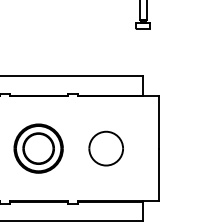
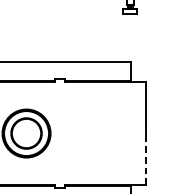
part: (105, 148) -> (92, 133), removed
line: (159, 174) -> (146, 159), solid -> dashed

